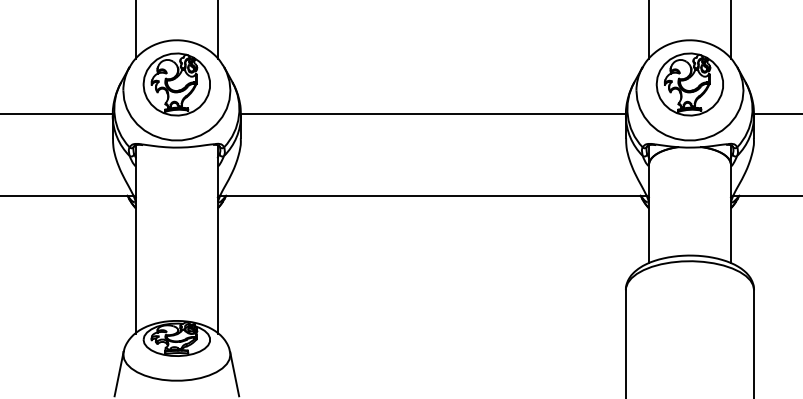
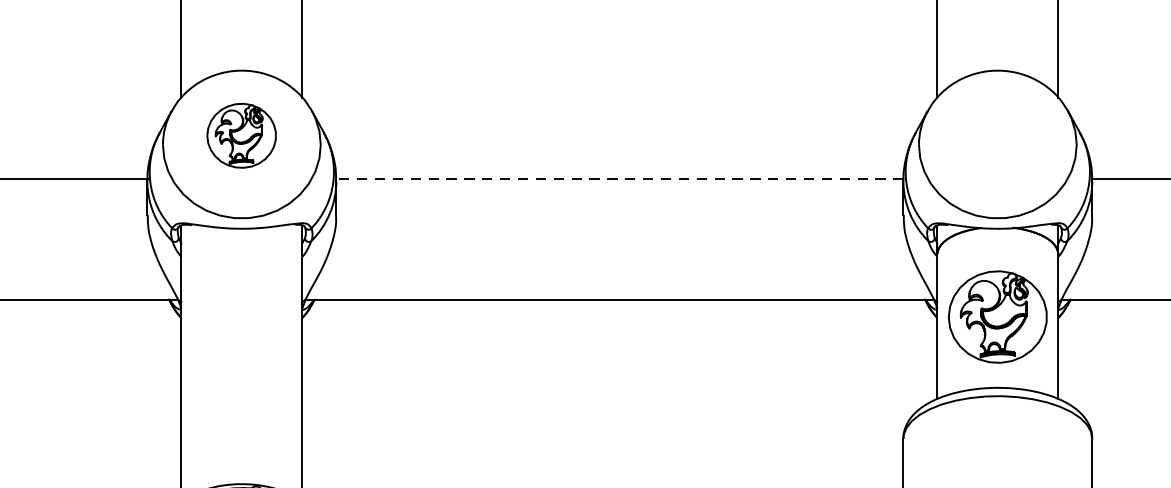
part: (176, 84) -> (241, 135), size x0.7
part: (689, 84) -> (997, 317), moved
line: (433, 113) -> (619, 178), solid -> dashed

